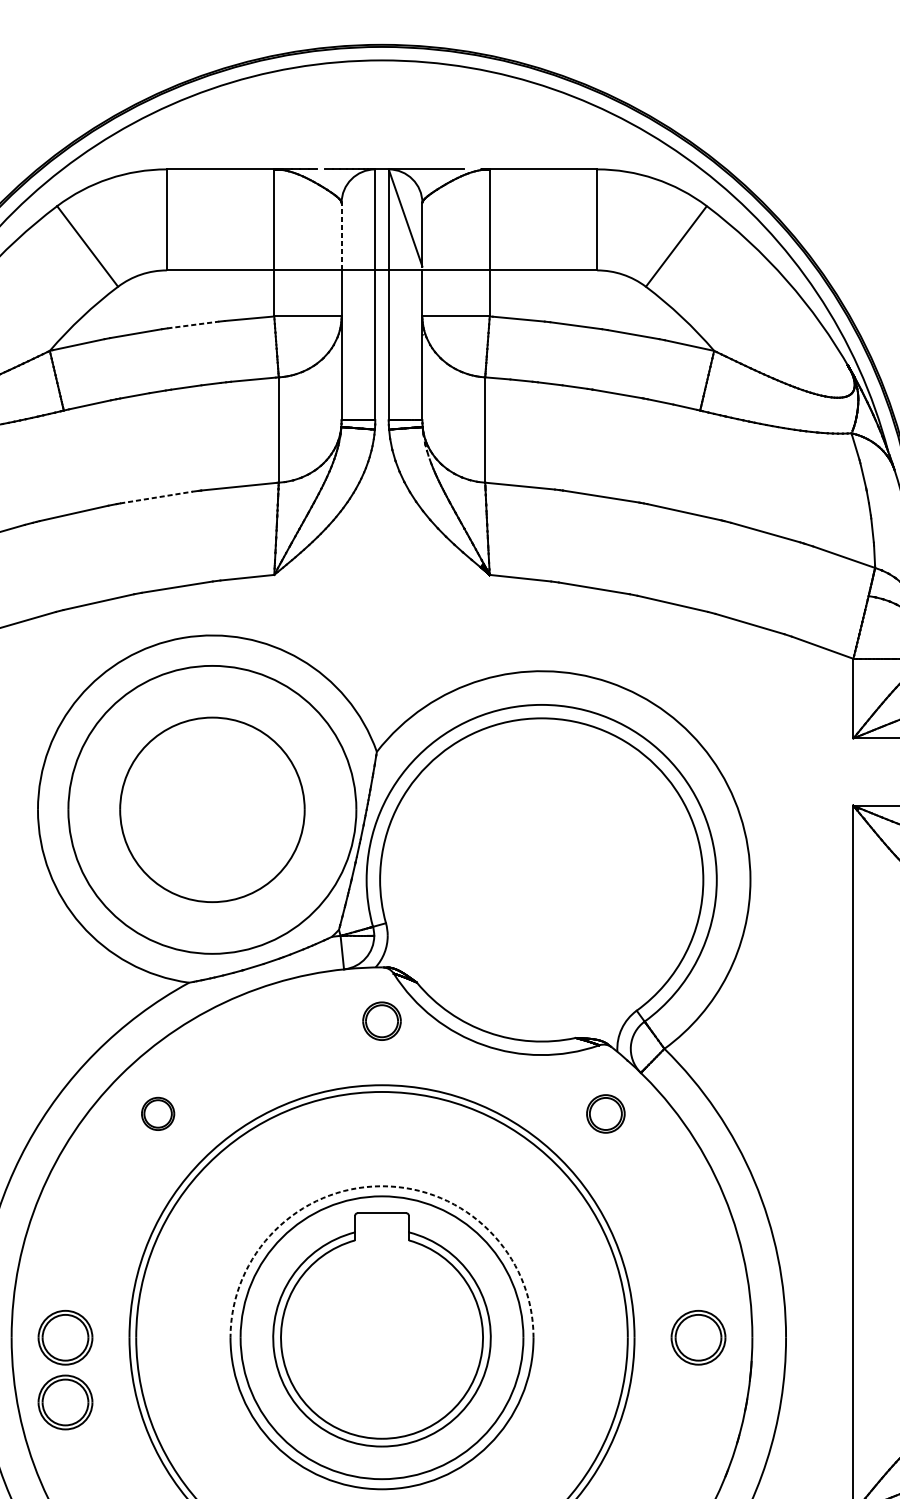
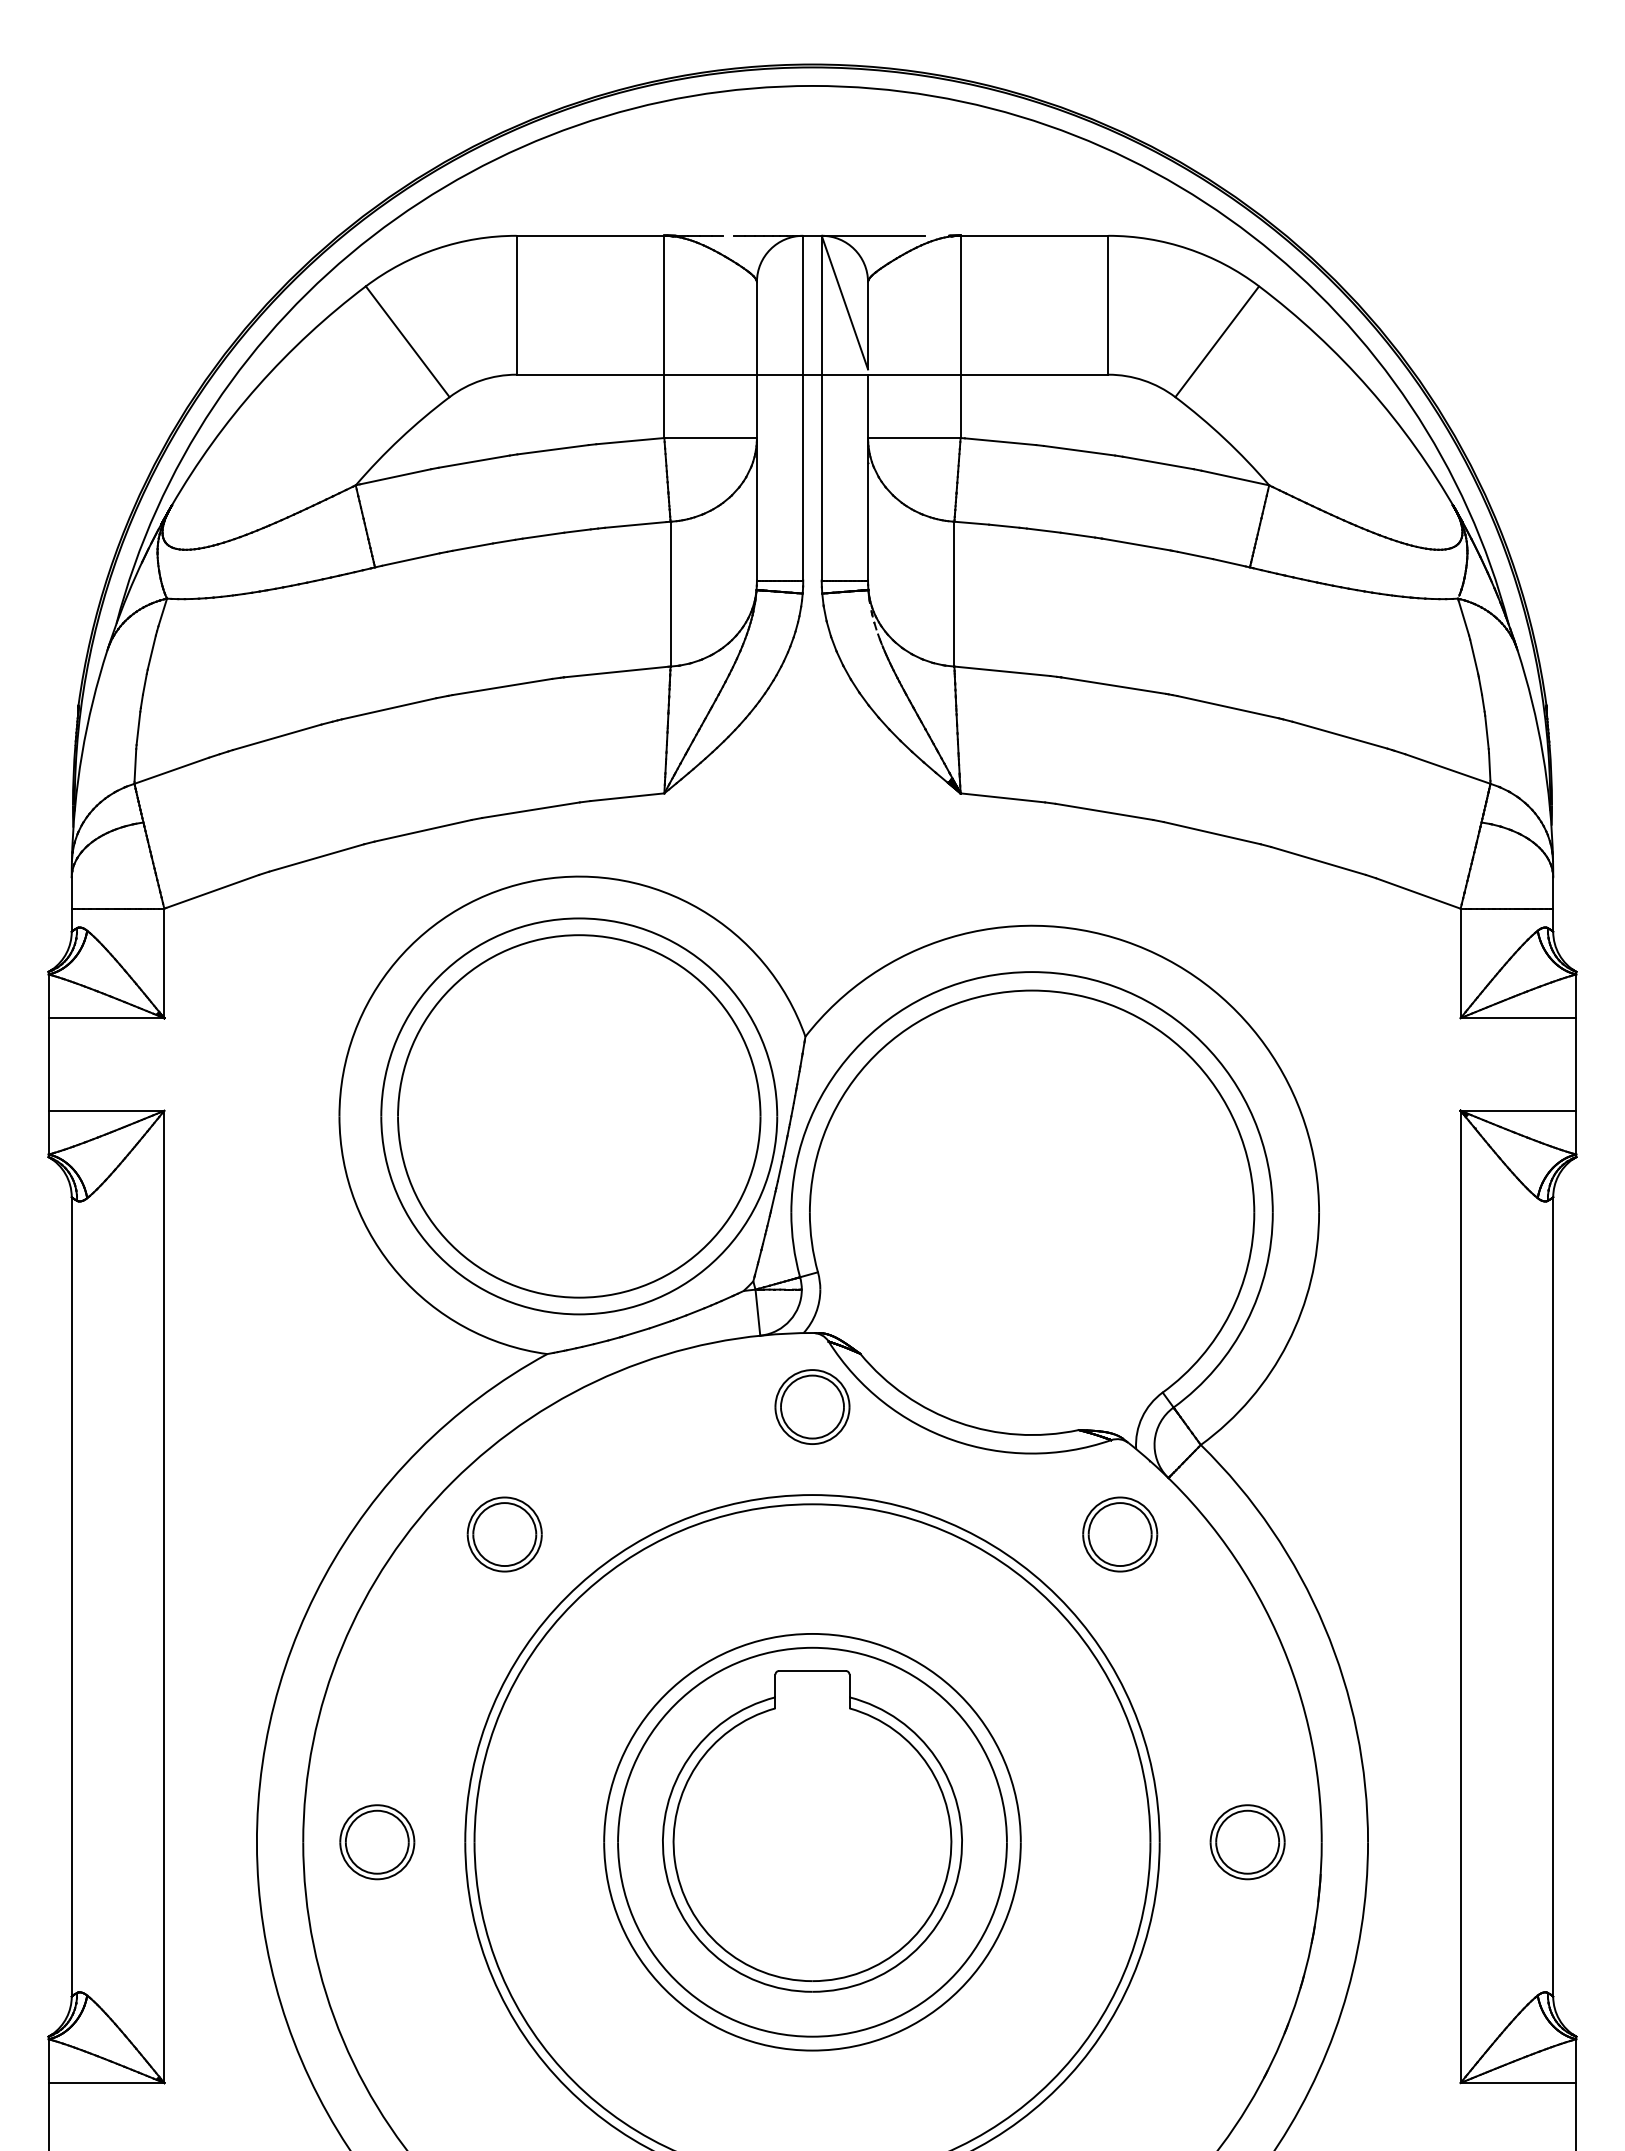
line: (341, 236) -> (756, 327), dashed -> solid
line: (193, 324) -> (553, 449), dashed -> solid
line: (156, 497) -> (502, 687), dashed -> solid
part: (212, 809) -> (579, 1116), size x1.43
part: (382, 1020) -> (812, 1406), size x1.43
part: (158, 1113) -> (504, 1534), size x1.67
part: (606, 1113) -> (1120, 1534), size x1.43
arc: (382, 1185) -> (812, 1633), dashed -> solid
part: (65, 1402) -> (377, 1931), removed

